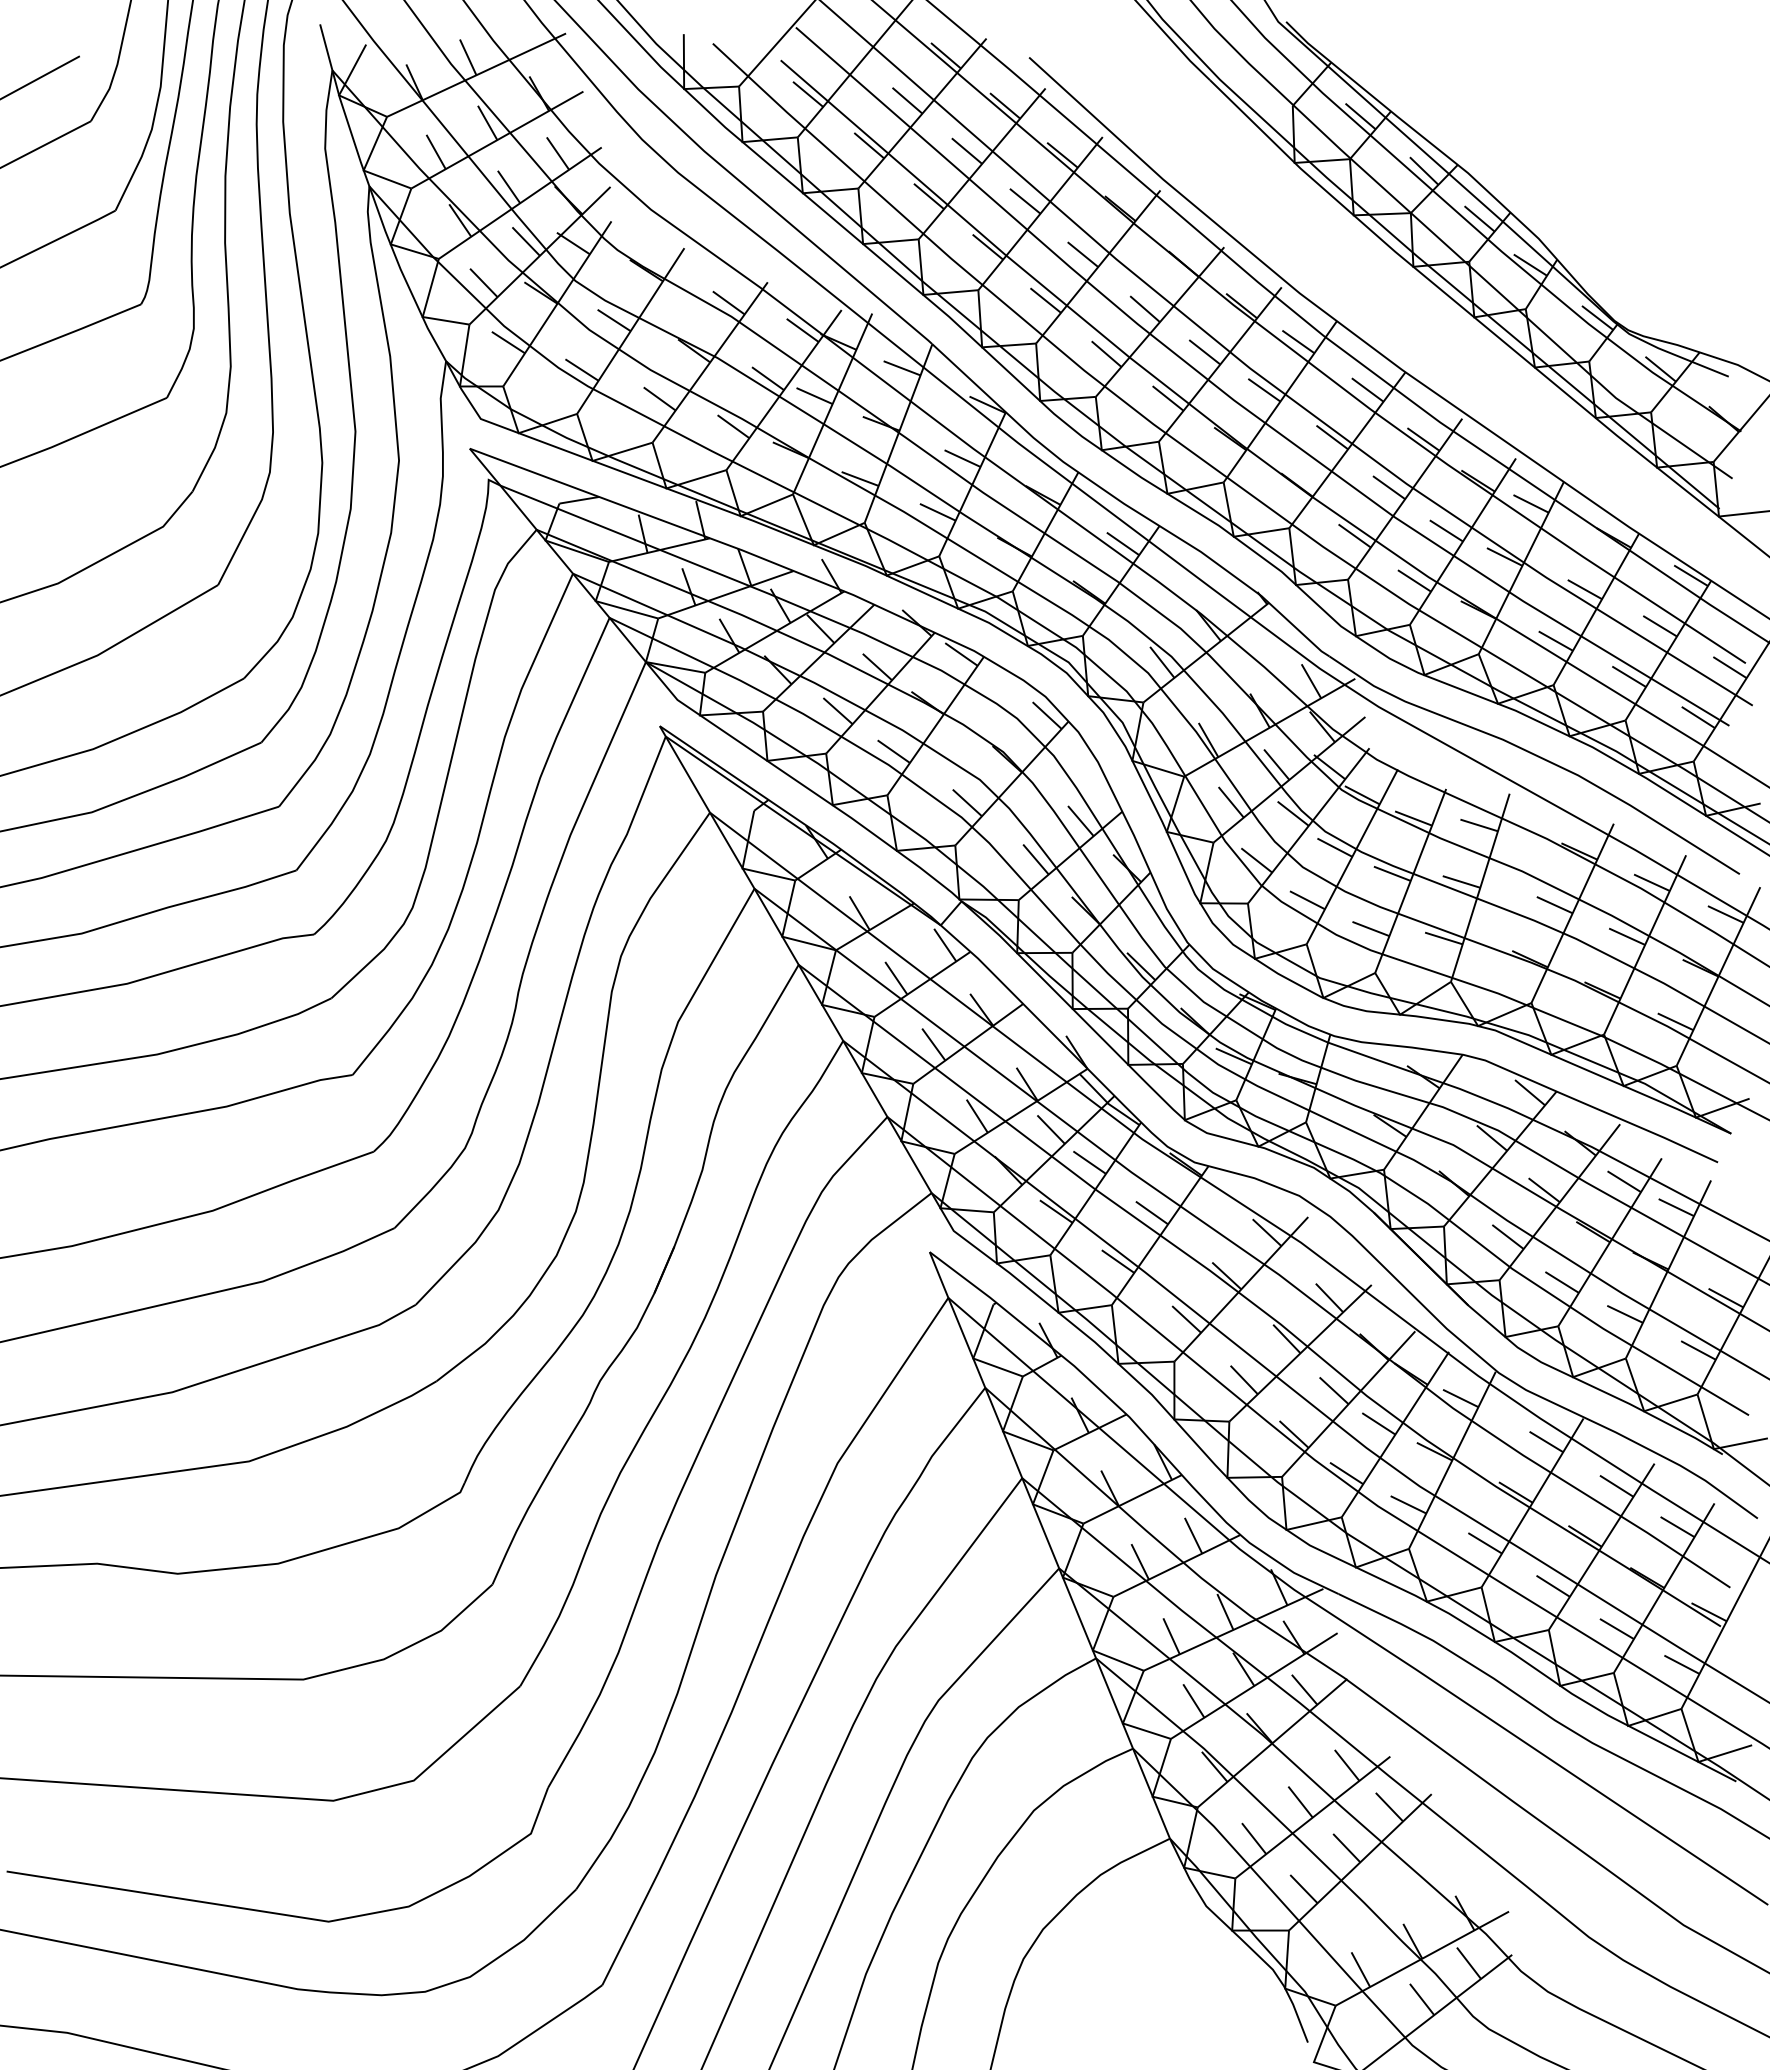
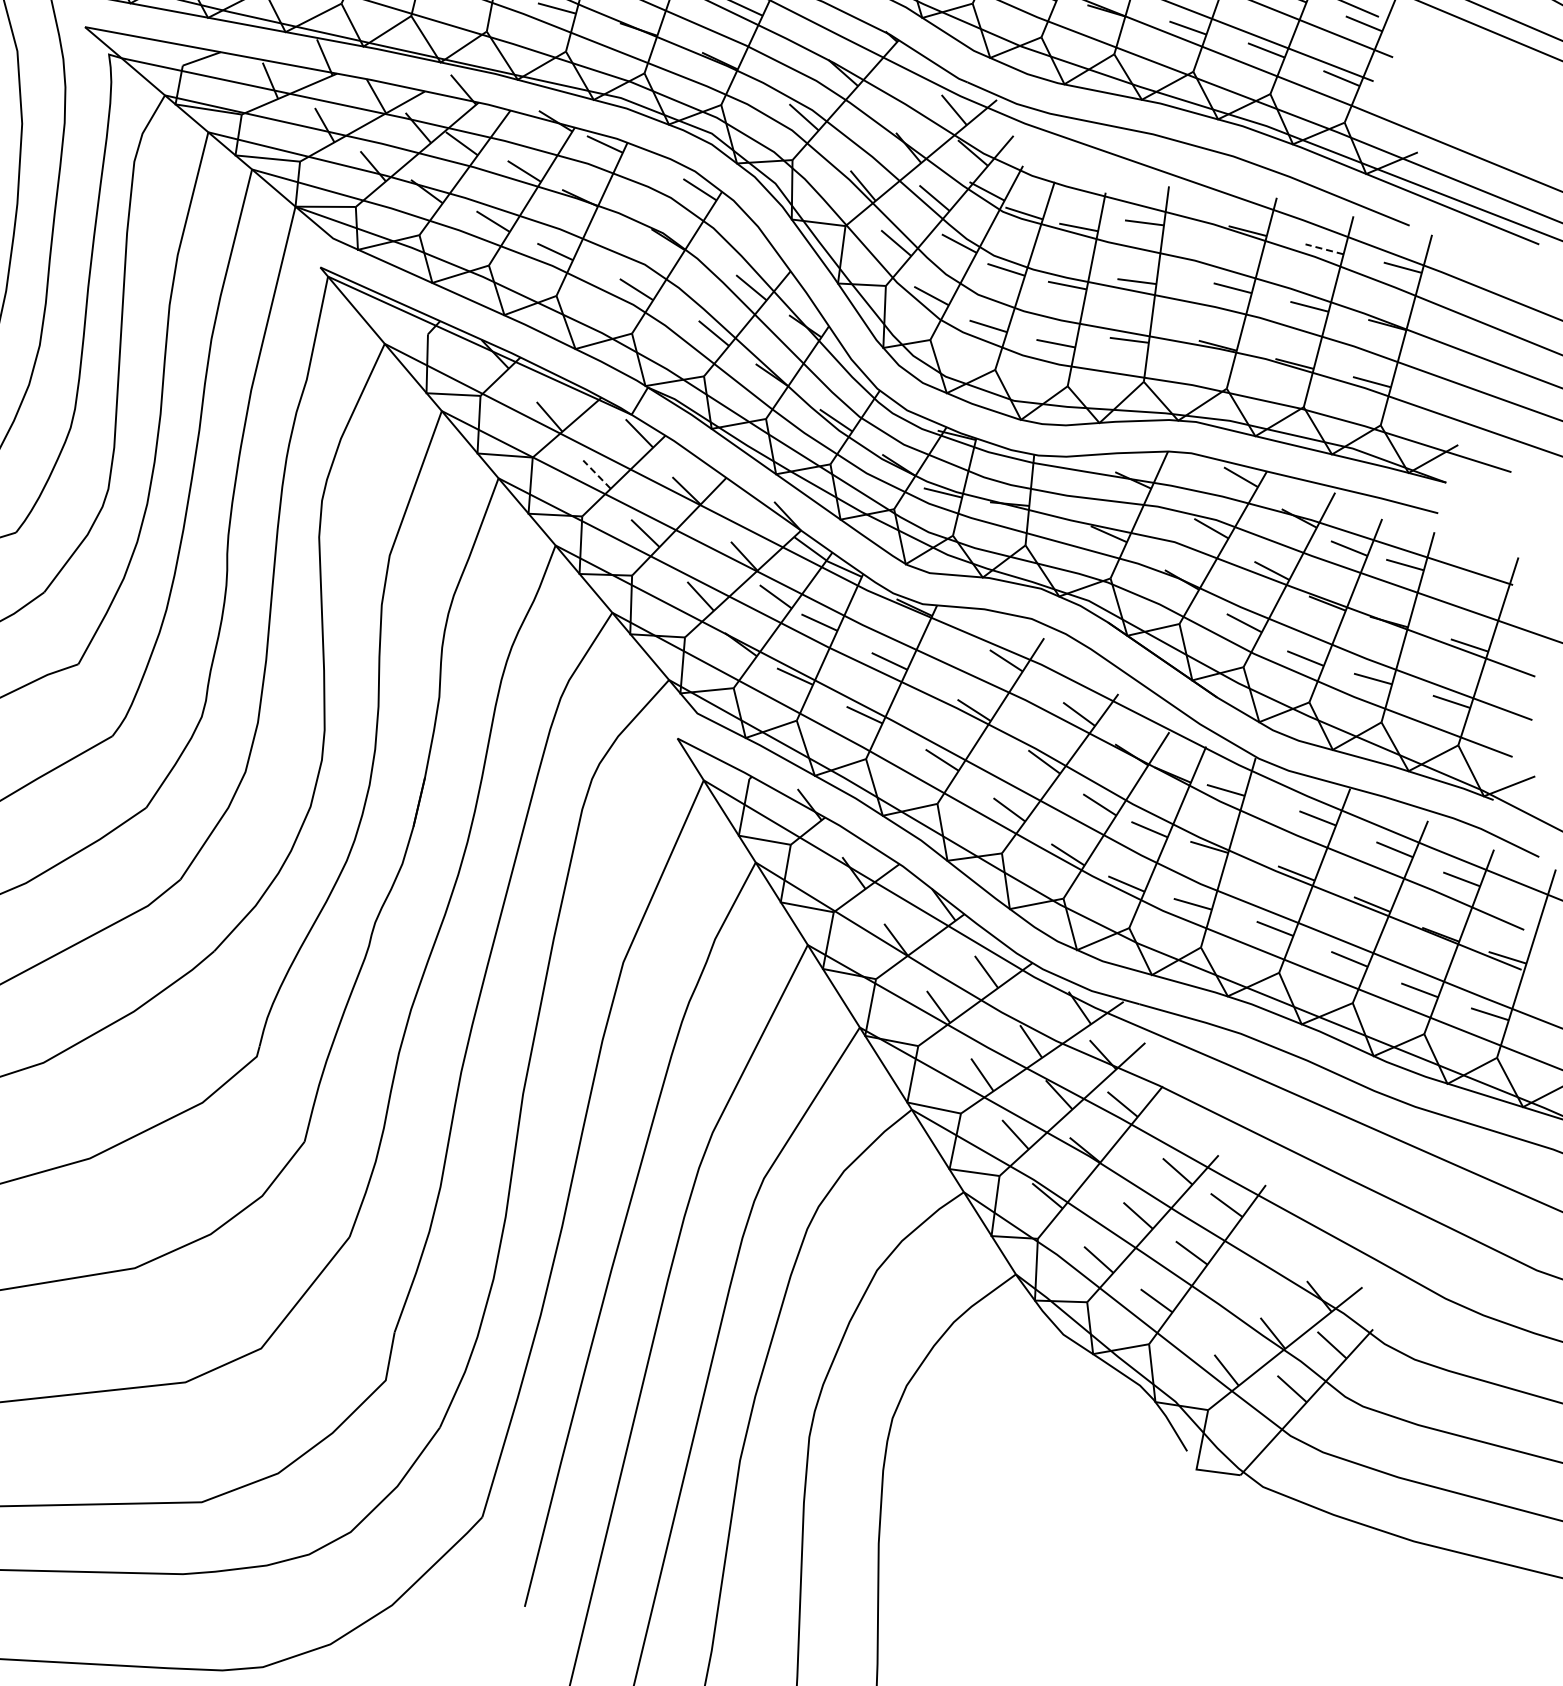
line: (1651, 882) -> (1324, 249), solid -> dashed
line: (896, 978) -> (597, 474), solid -> dashed

